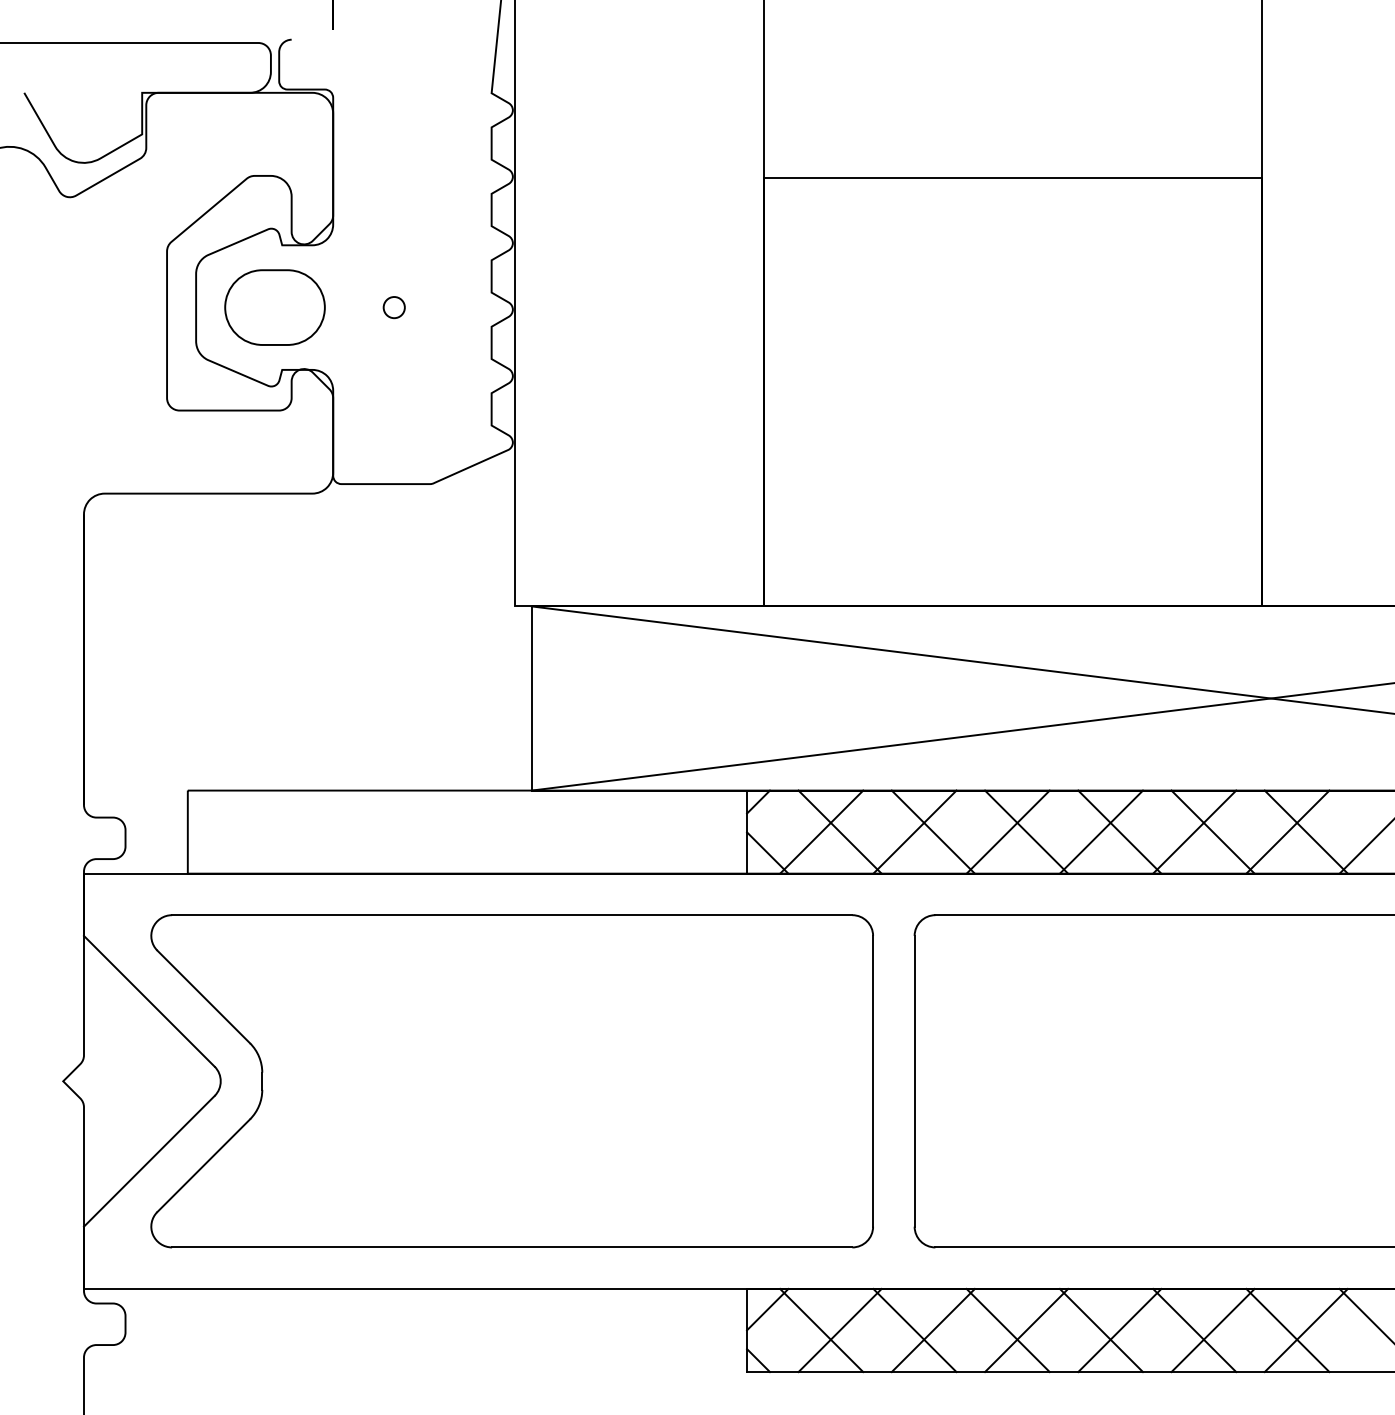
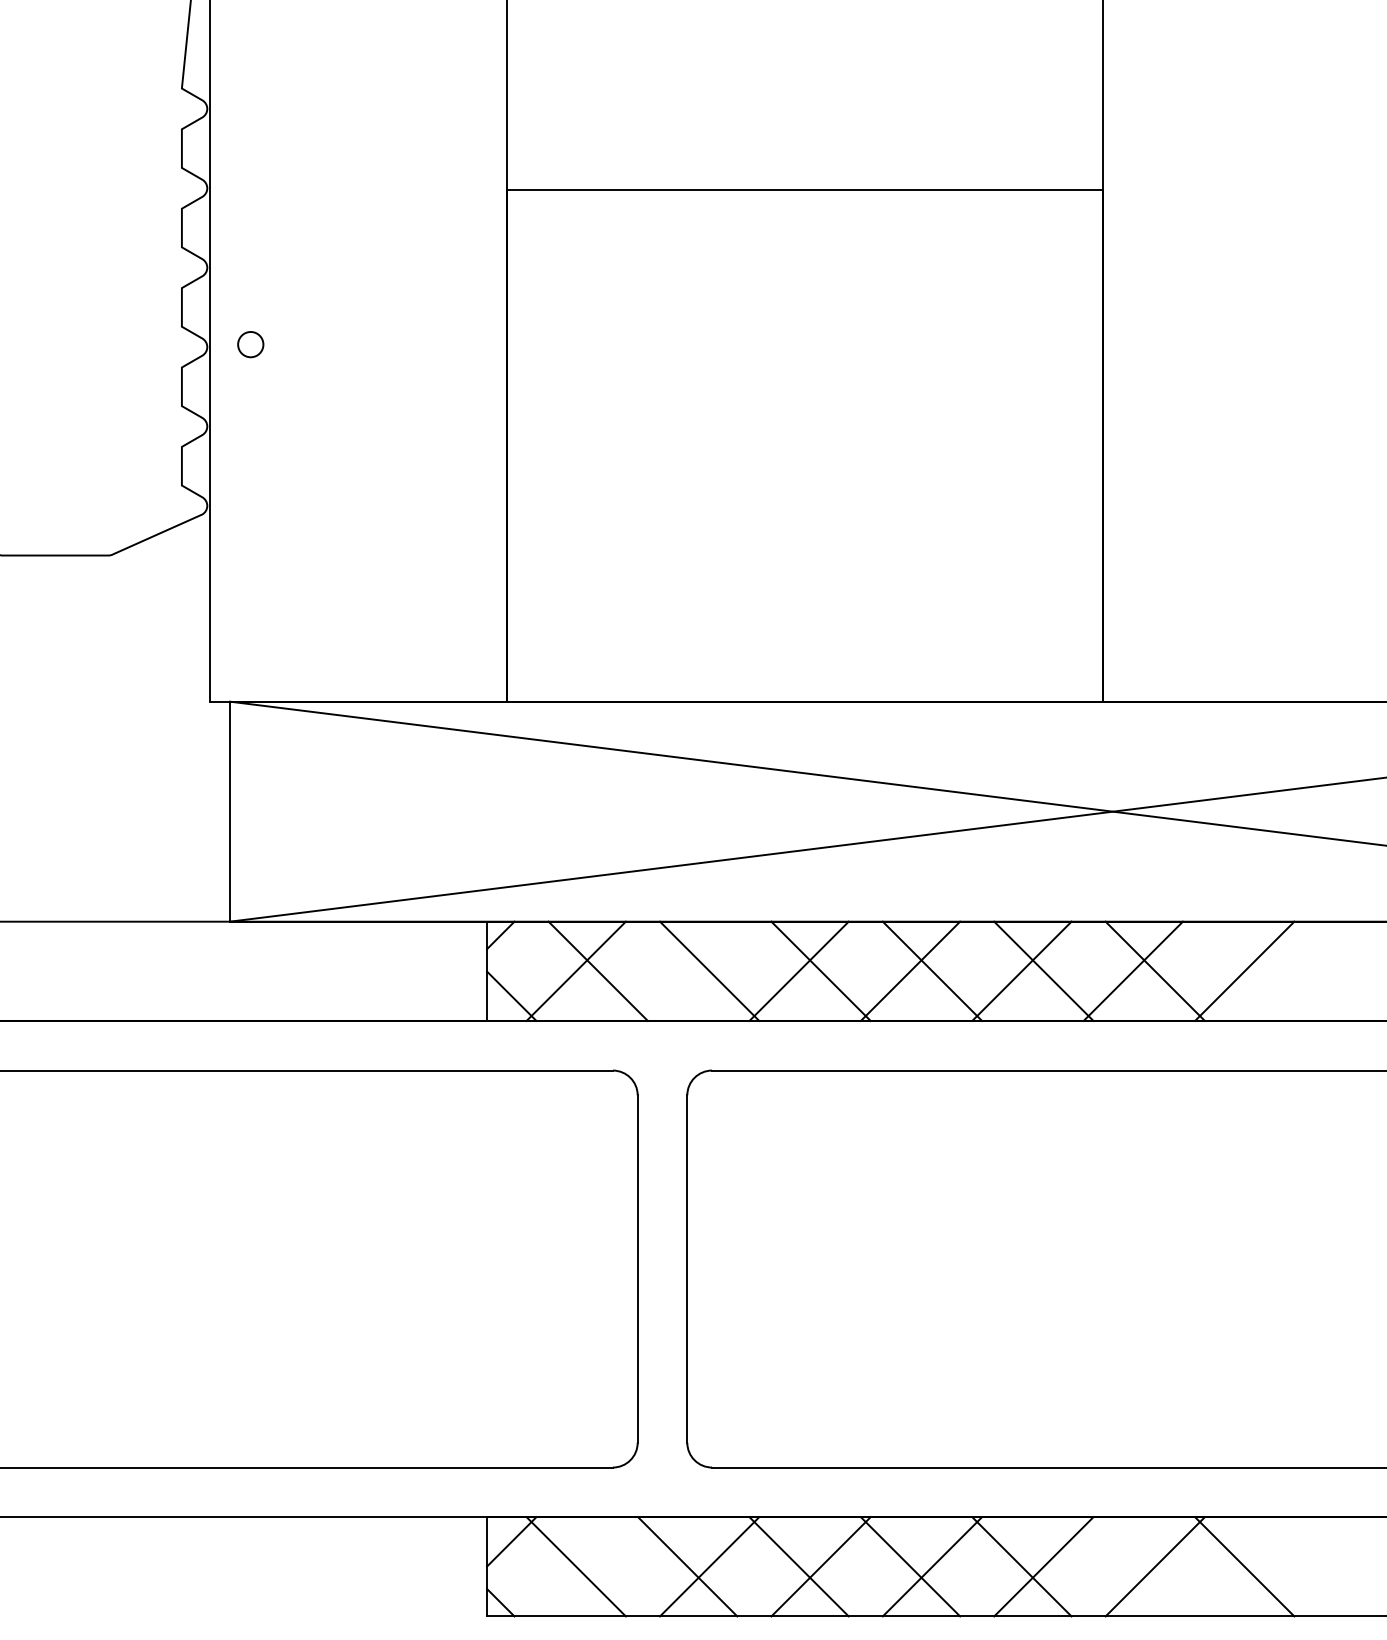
circle: (393, 307) -> (249, 344), moved
line: (914, 831) -> (687, 970), removed
line: (839, 1330) -> (597, 1566), removed
line: (1287, 1330) -> (1132, 1566), removed

